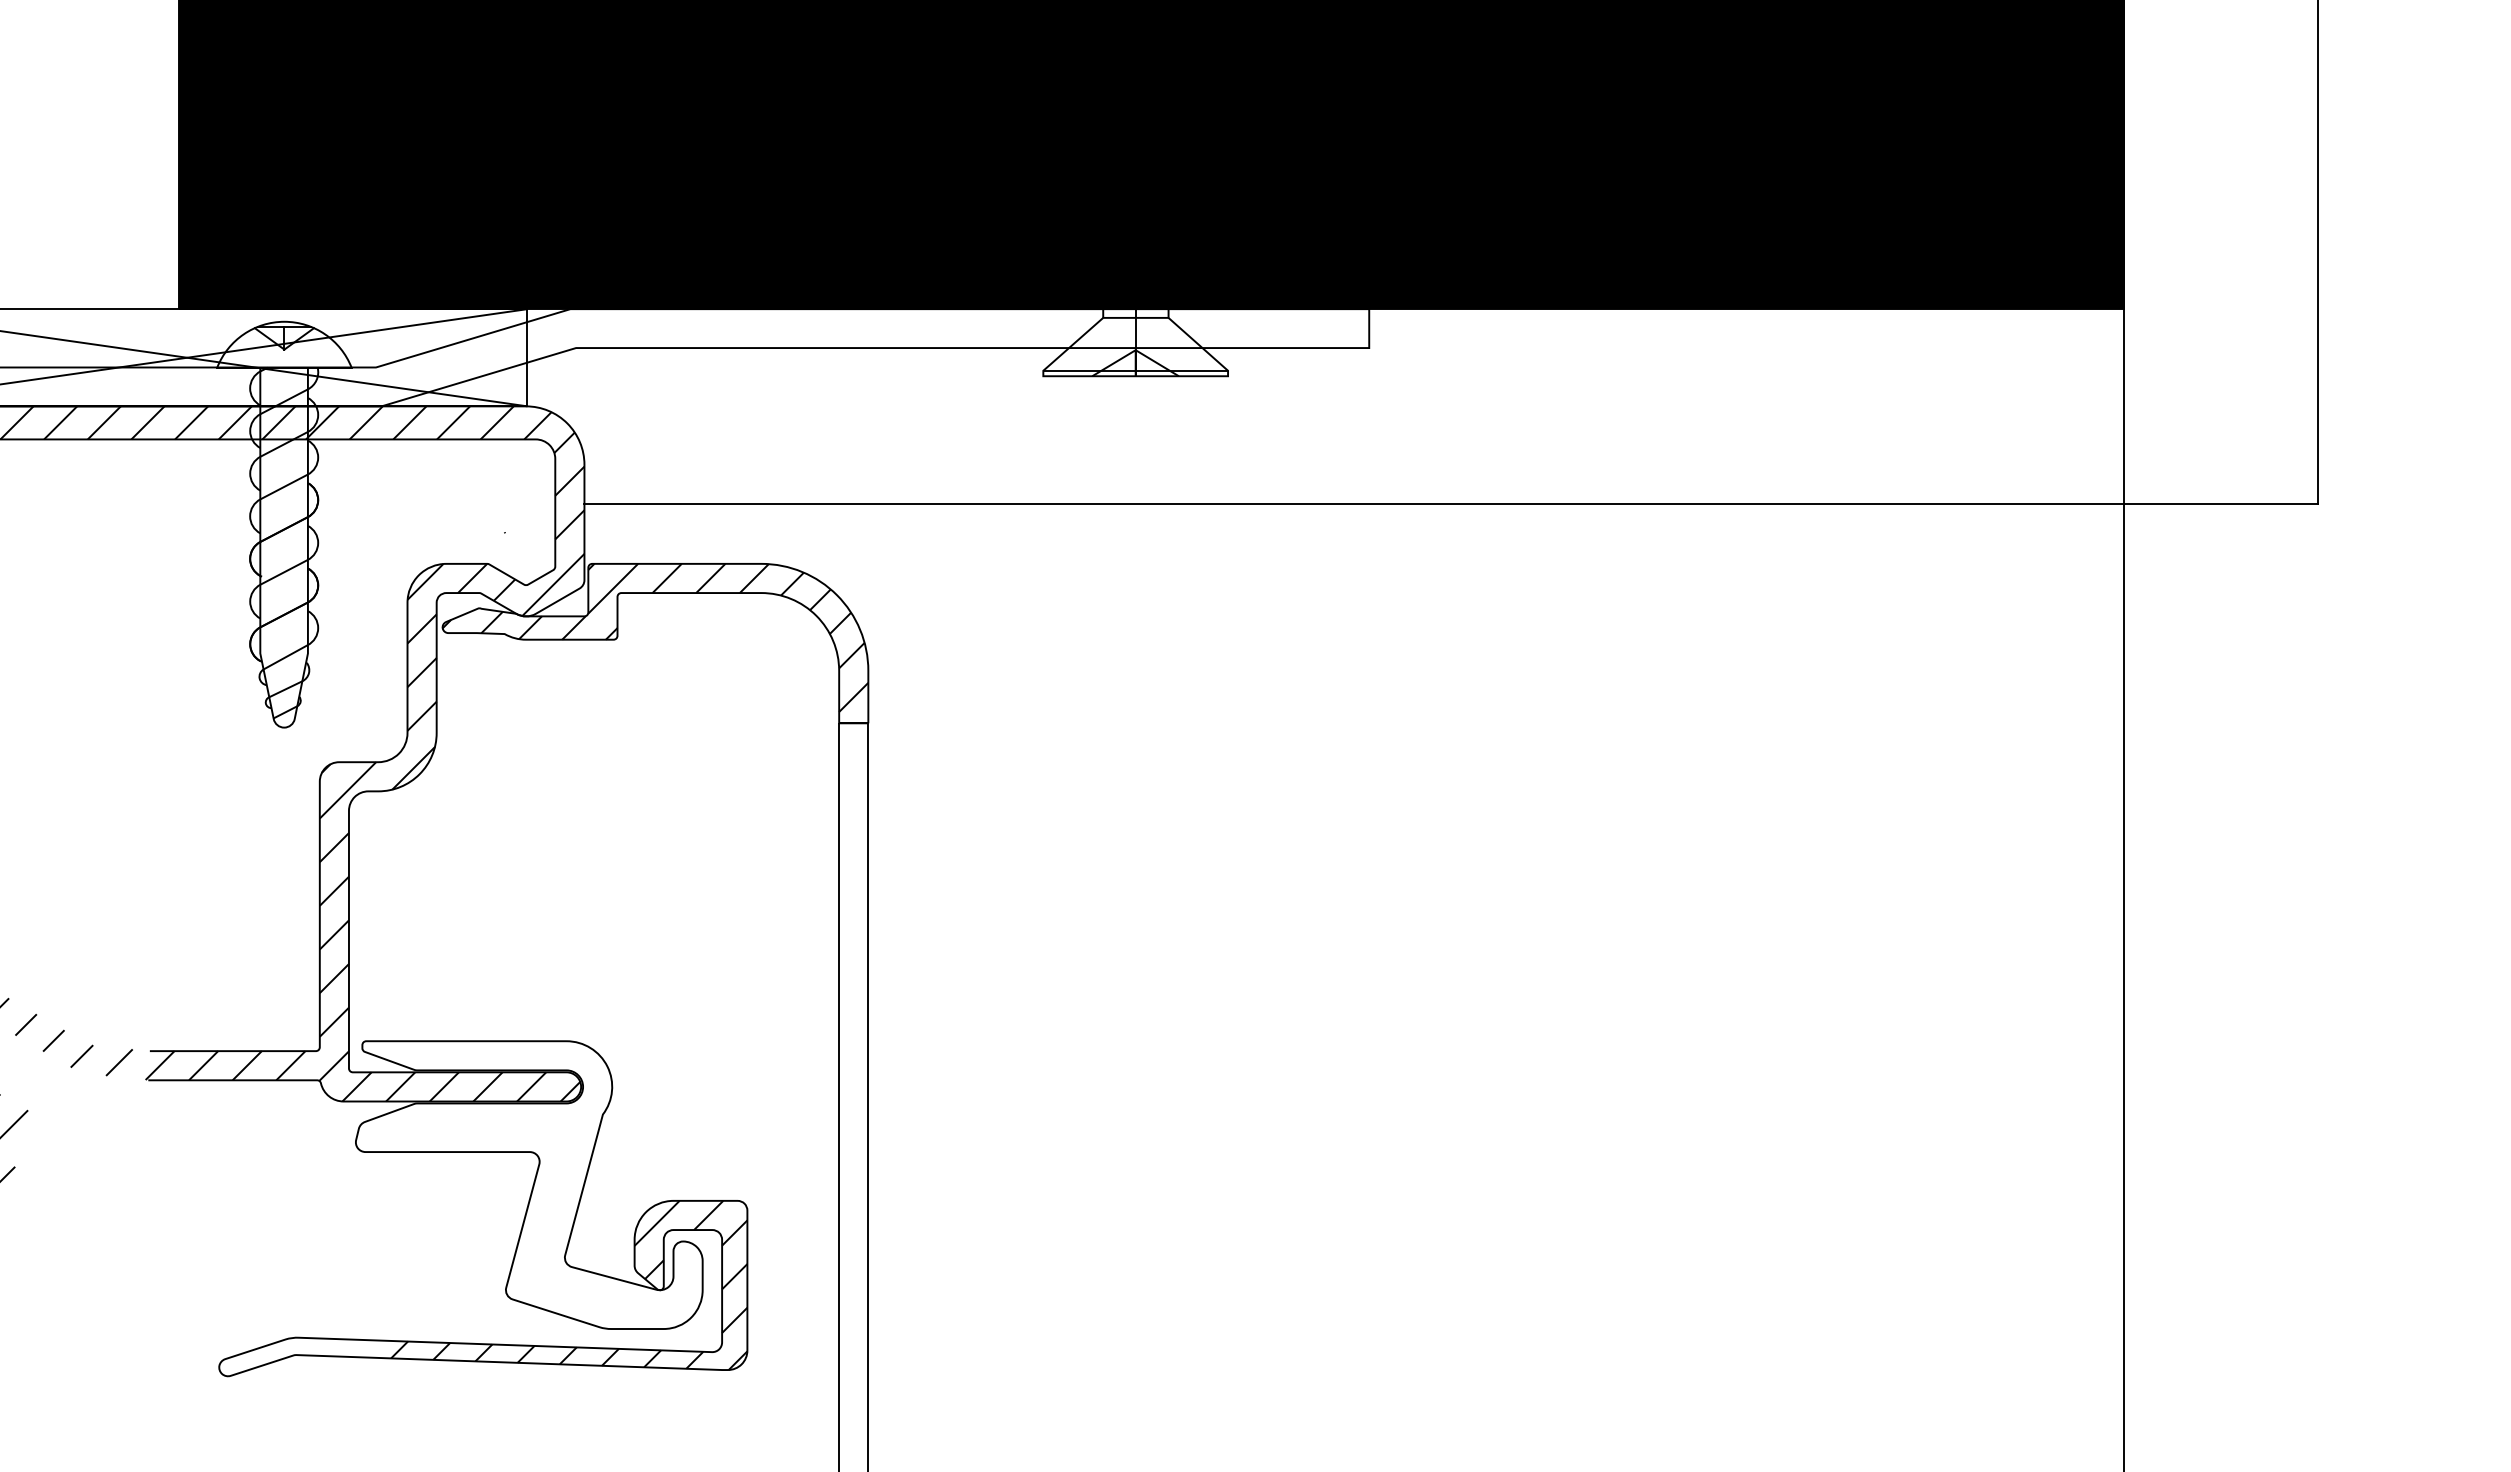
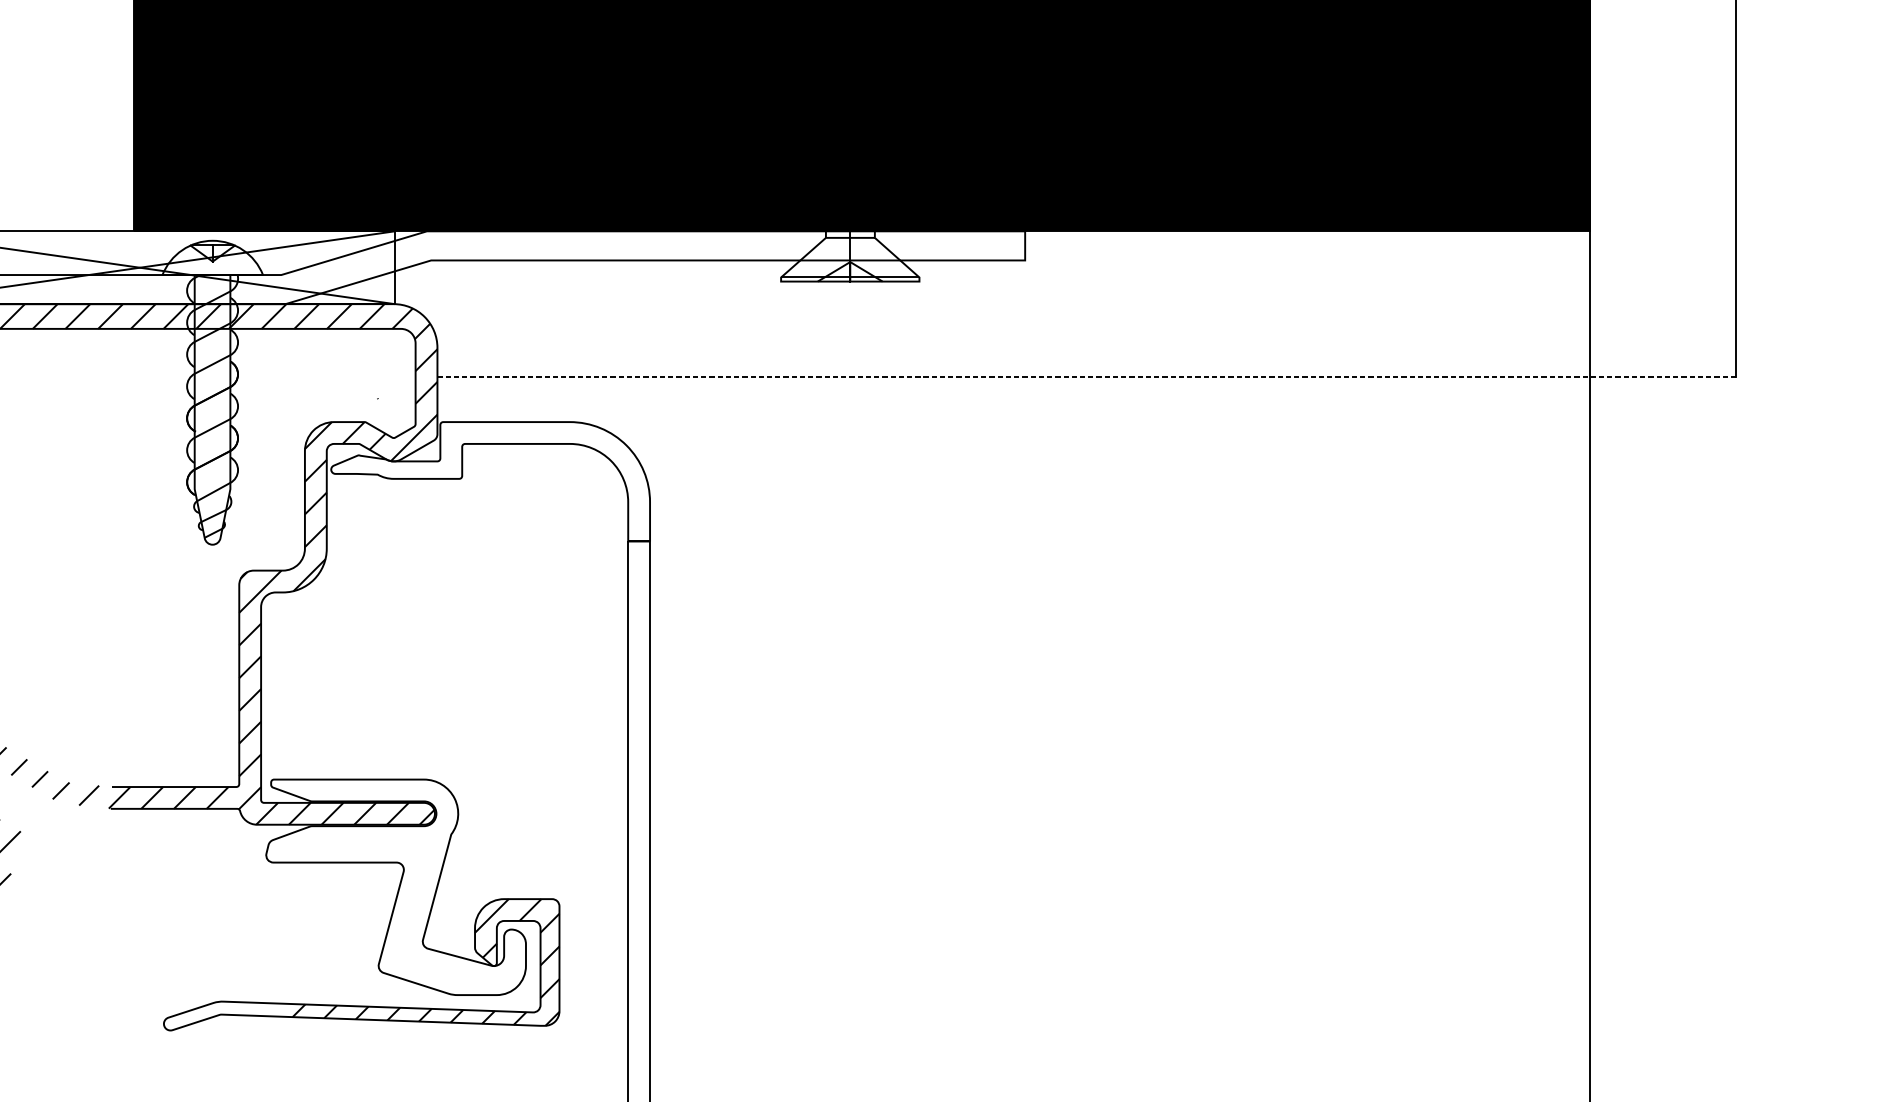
line: (1451, 503) -> (1086, 376), solid -> dashed
hatch: (655, 637) -> (490, 477), removed

